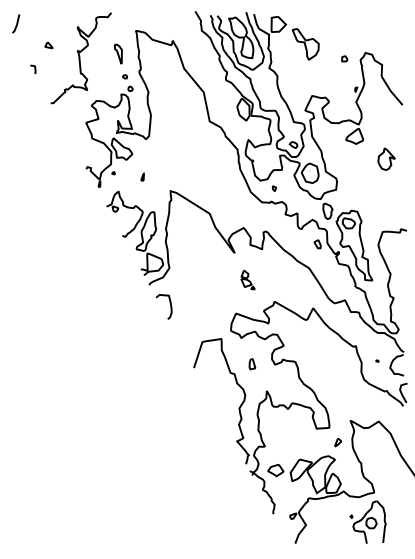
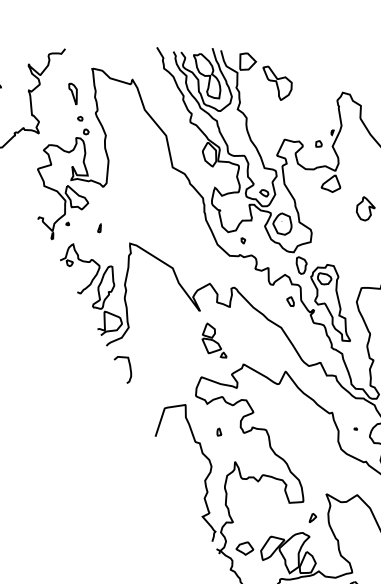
part: (344, 58) -> (318, 143), moved
part: (247, 279) -> (213, 340), size x1.67
part: (252, 363) -> (219, 431), size x0.62

